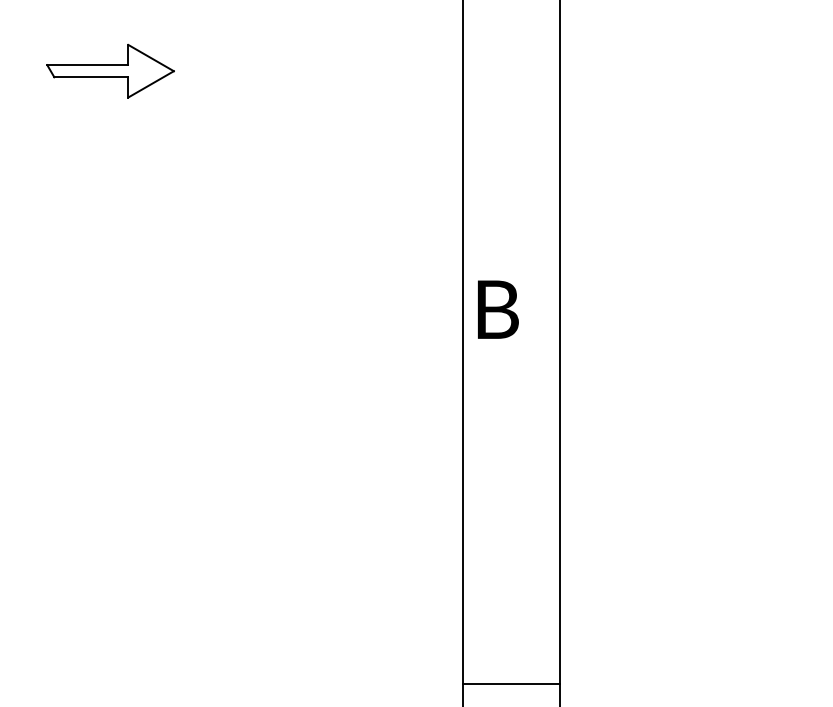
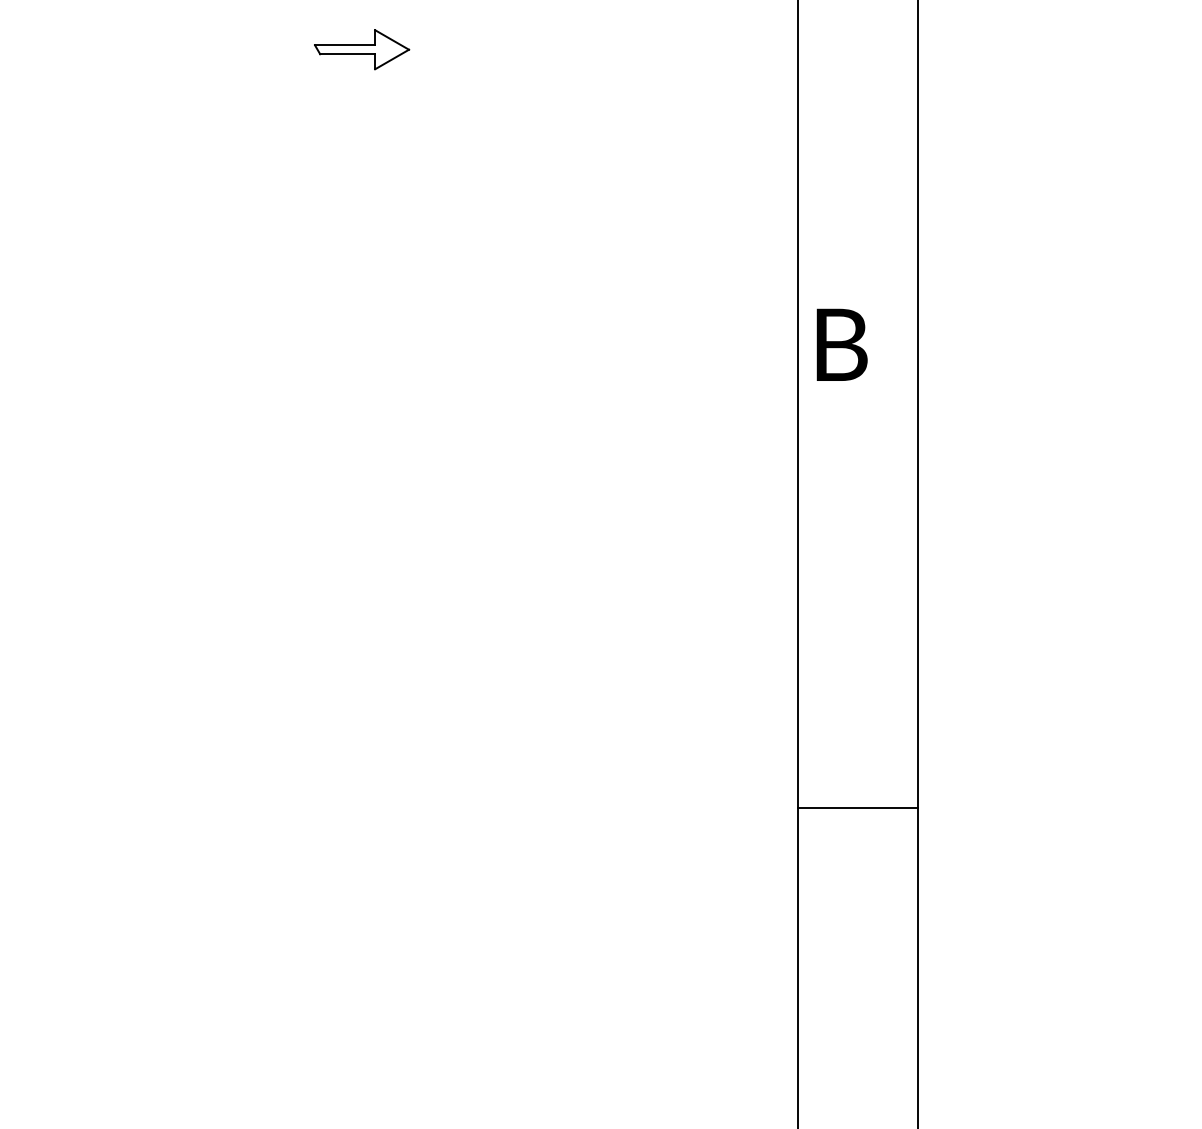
part: (110, 71) -> (361, 49), size x0.6

